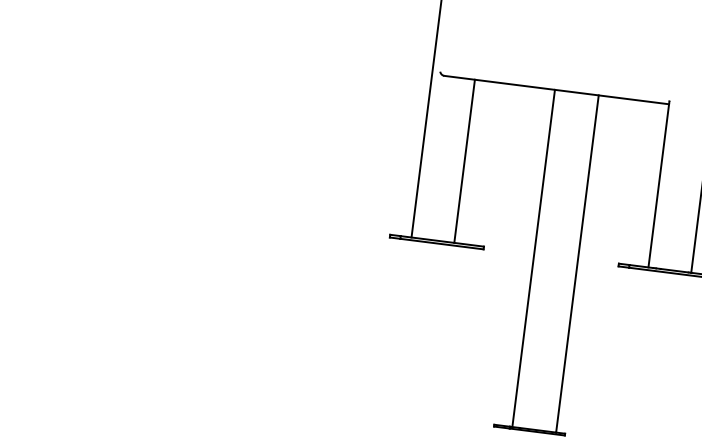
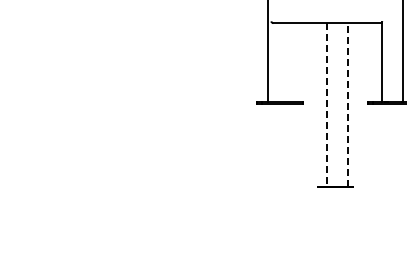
line: (465, 160) -> (288, 62), removed
line: (534, 257) -> (327, 104), solid -> dashed
line: (578, 263) -> (348, 104), solid -> dashed

